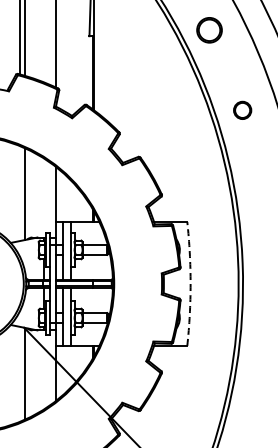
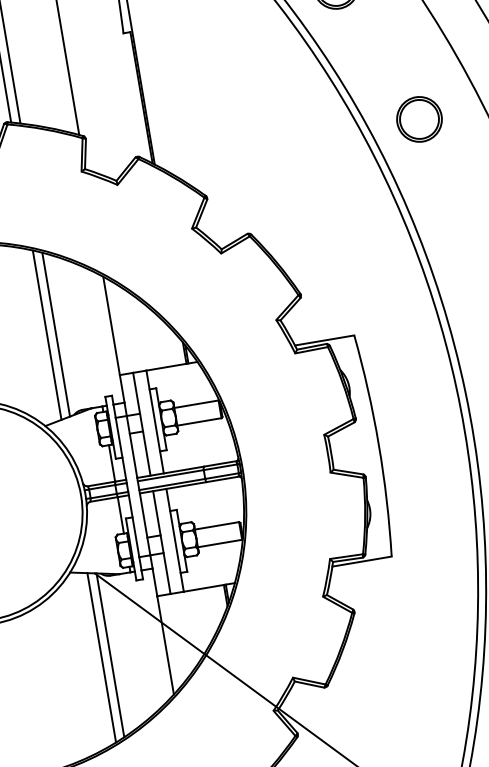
part: (242, 110) -> (419, 119), size x1.43
line: (20, 193) -> (47, 334), added
arc: (190, 283) -> (378, 444), dashed -> solid
line: (20, 373) -> (102, 656), added

